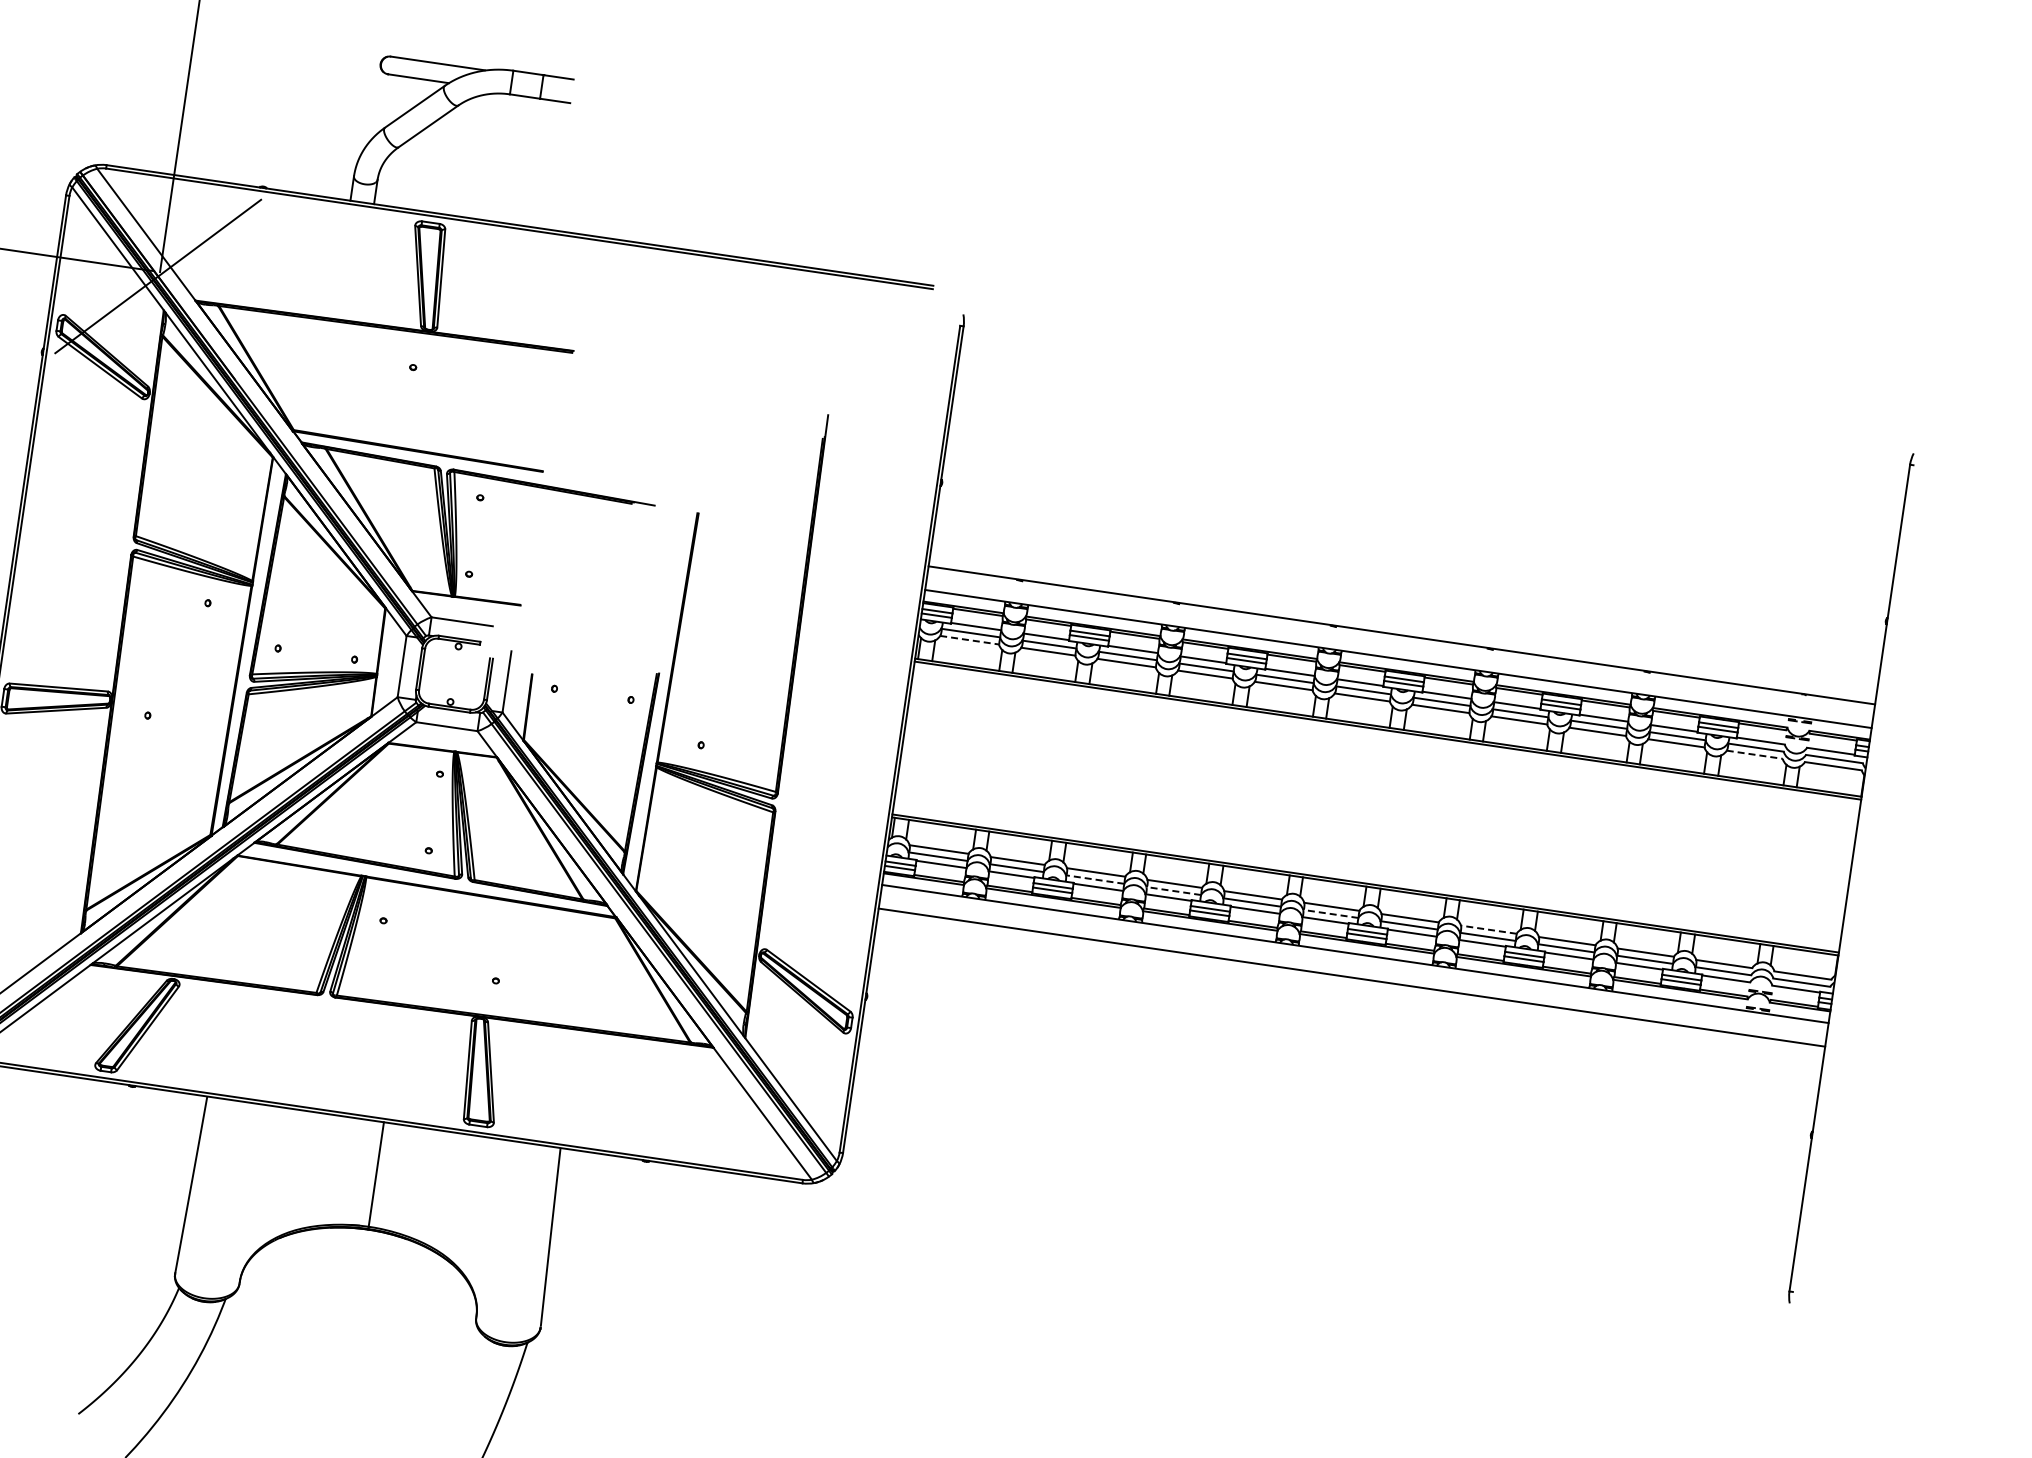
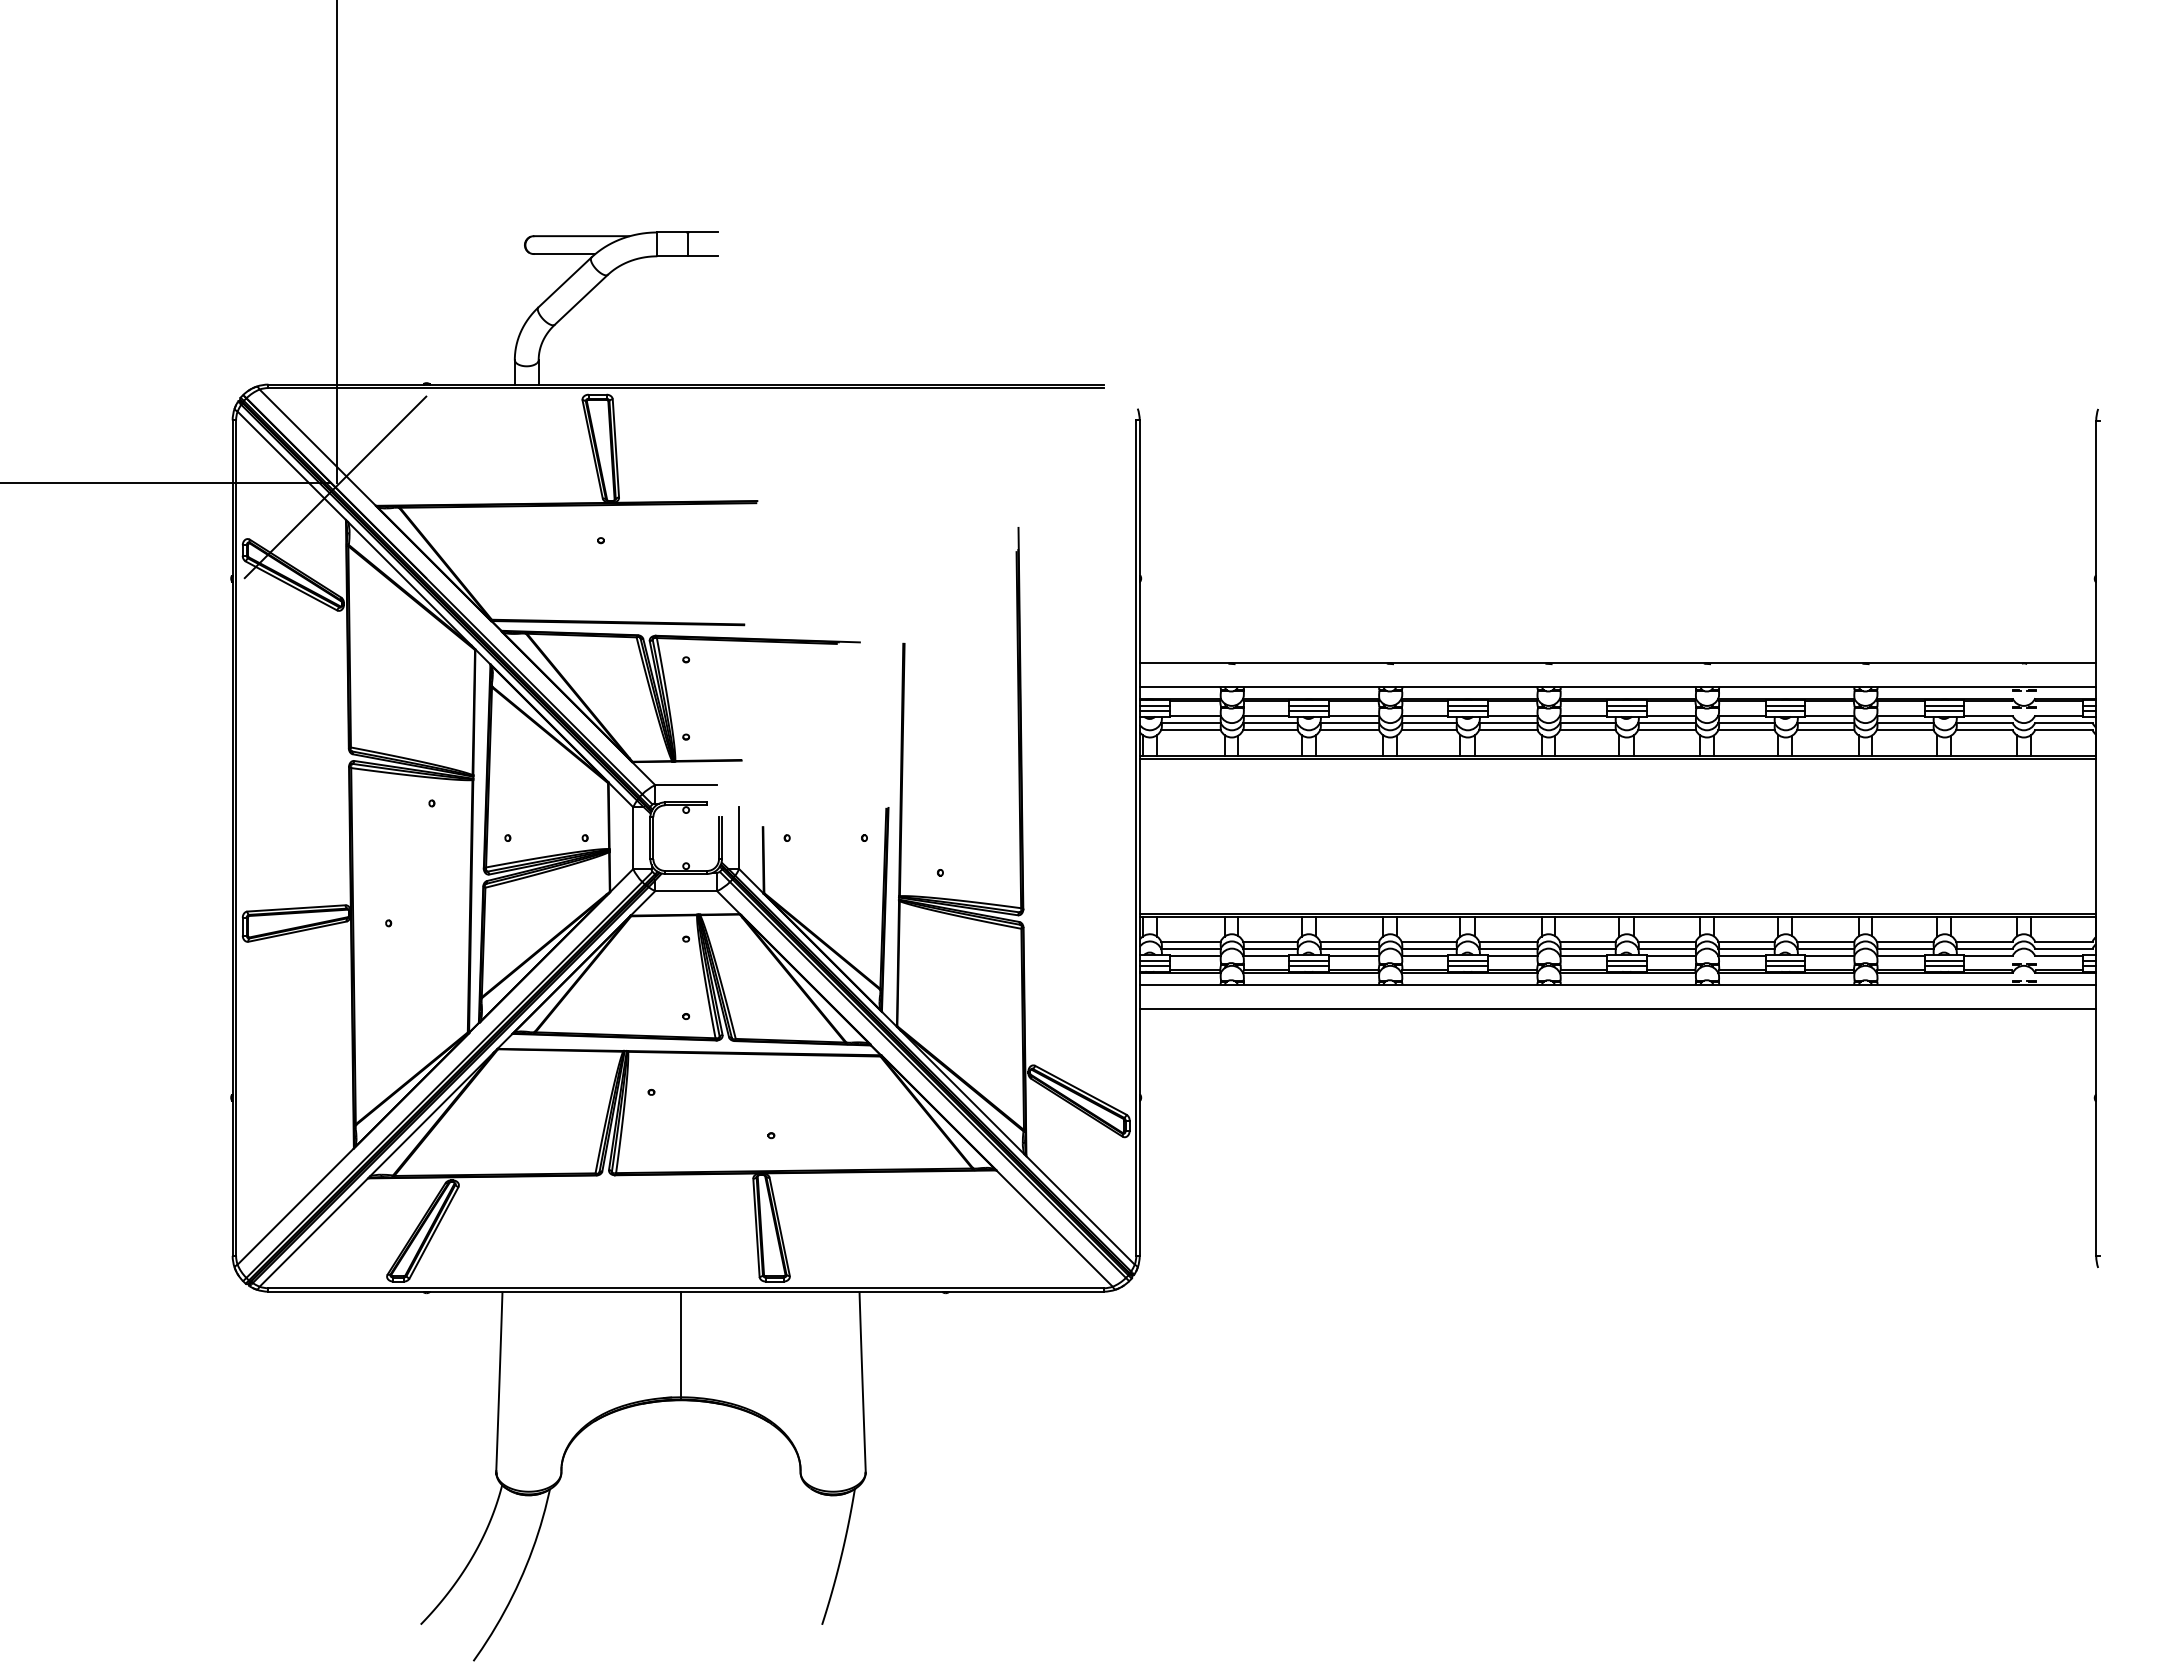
line: (969, 640) -> (1190, 730), dashed -> solid
line: (1754, 755) -> (1984, 730), dashed -> solid
line: (1094, 879) -> (1349, 948), dashed -> solid
line: (1174, 890) -> (1429, 948), dashed -> solid
line: (1330, 913) -> (1587, 948), dashed -> solid
line: (1488, 929) -> (1746, 941), dashed -> solid

